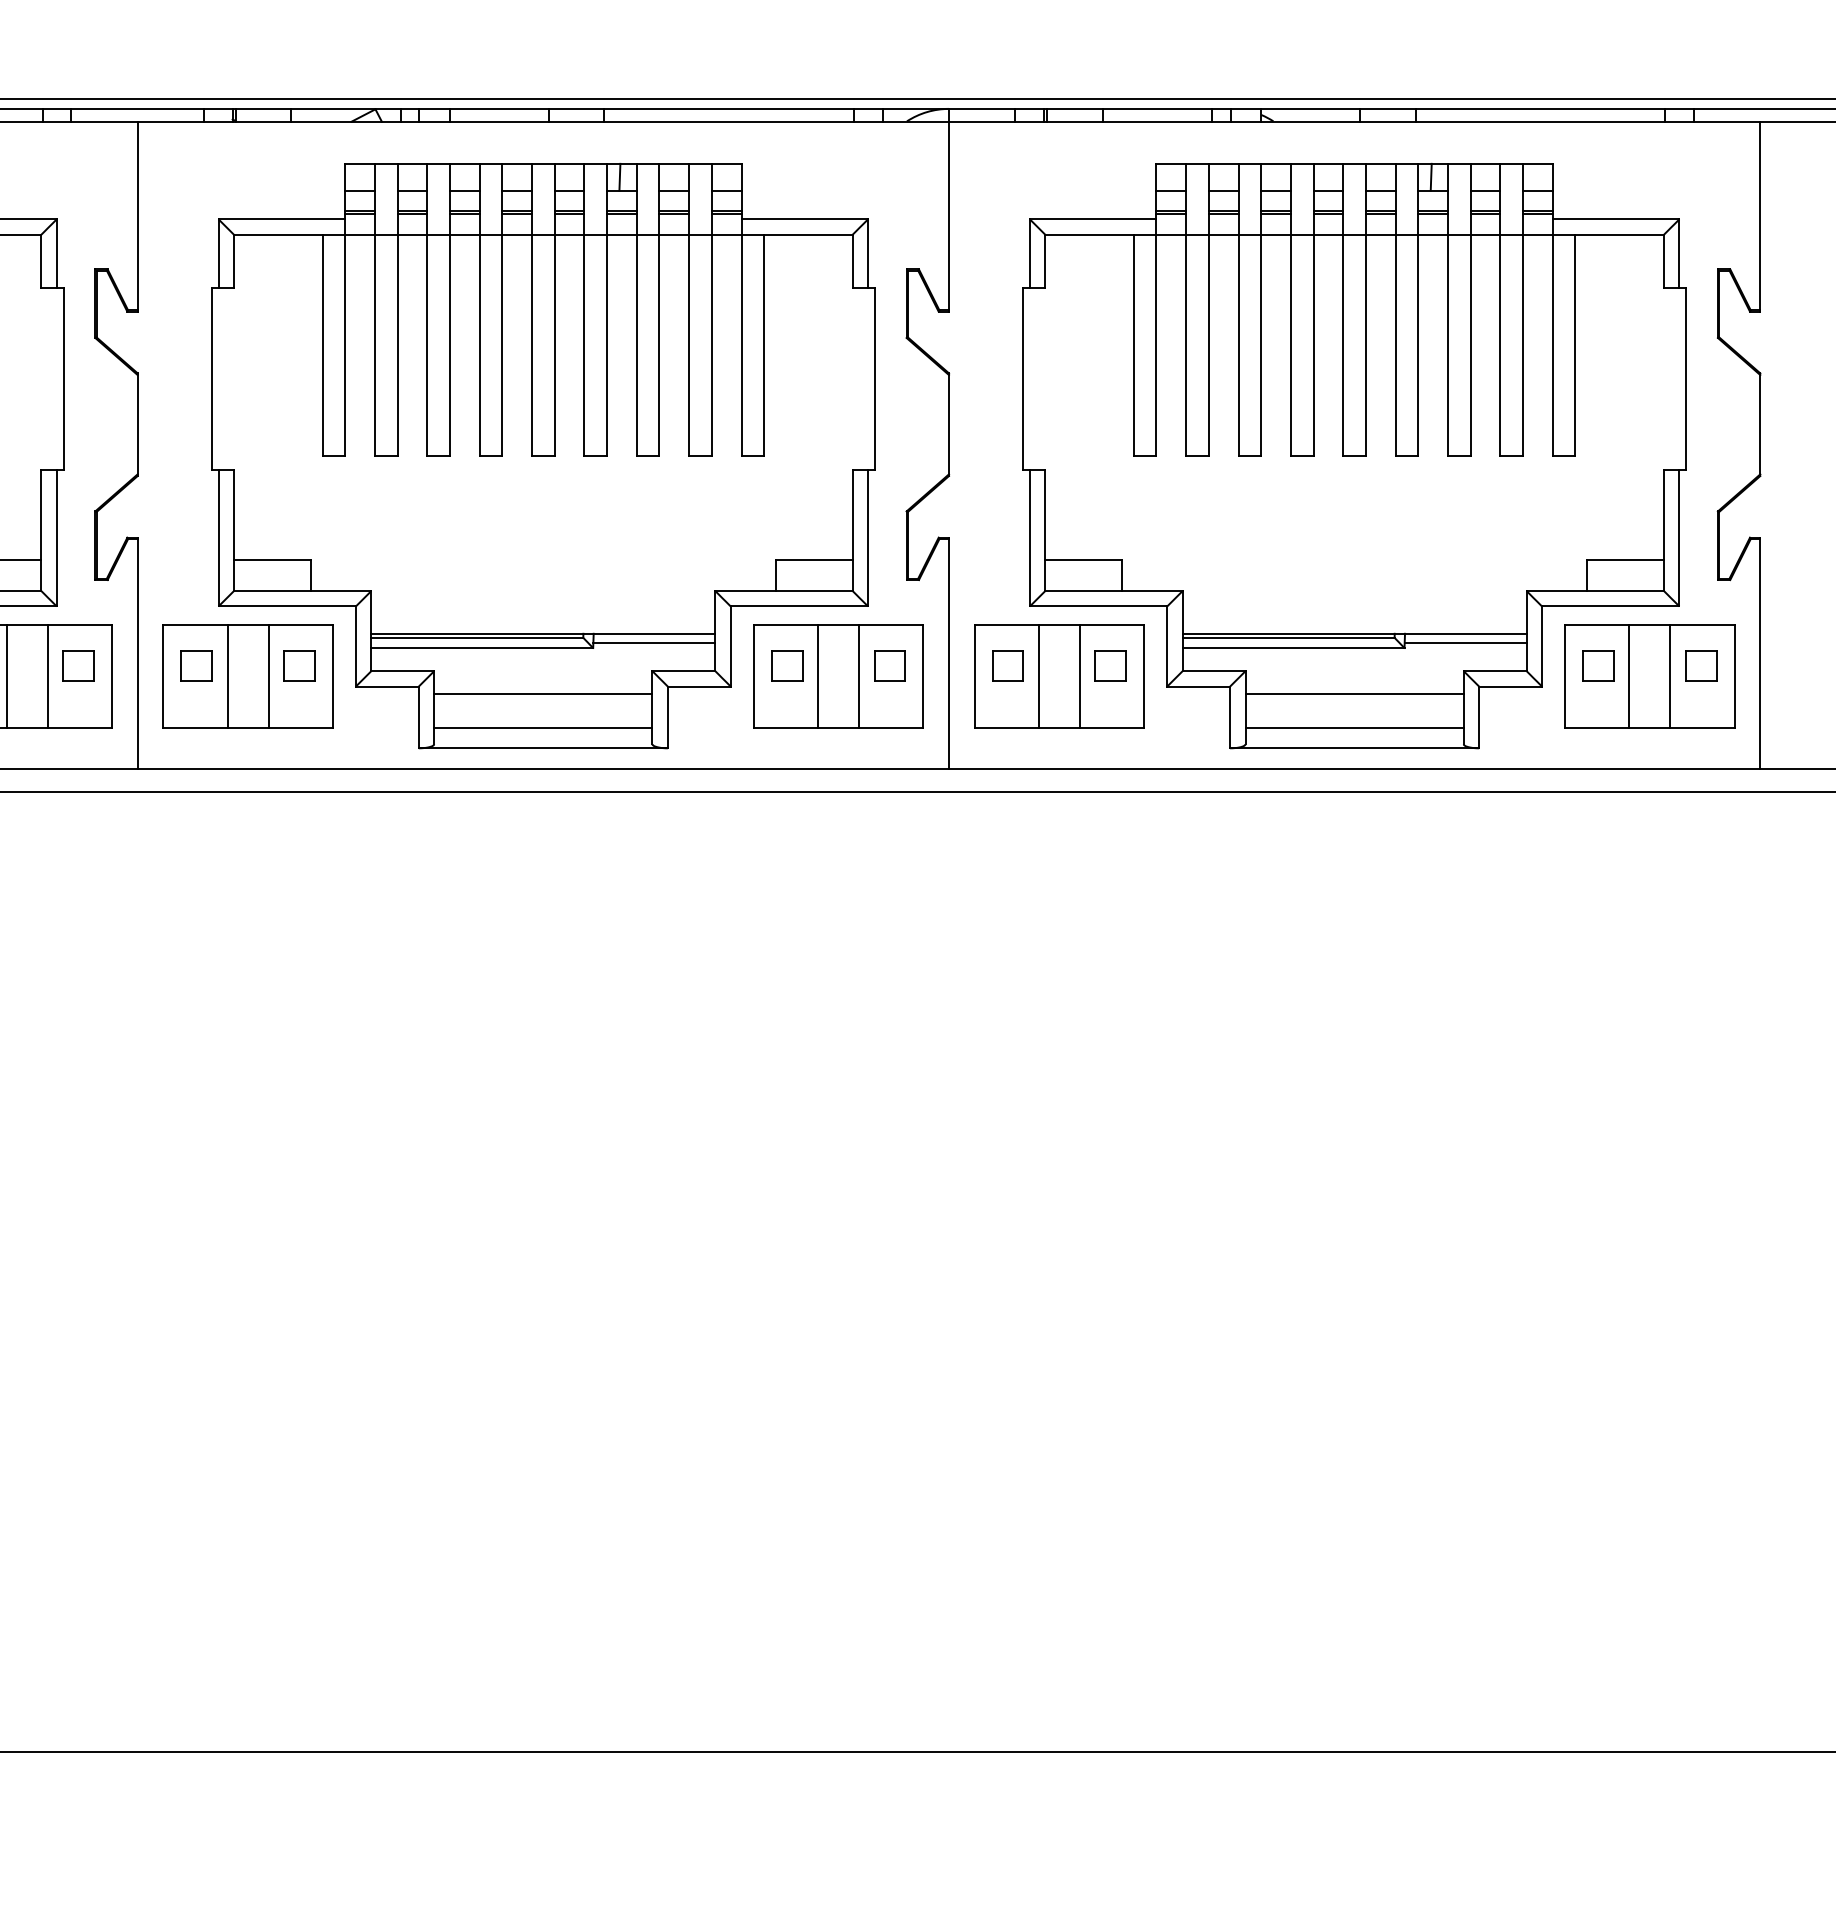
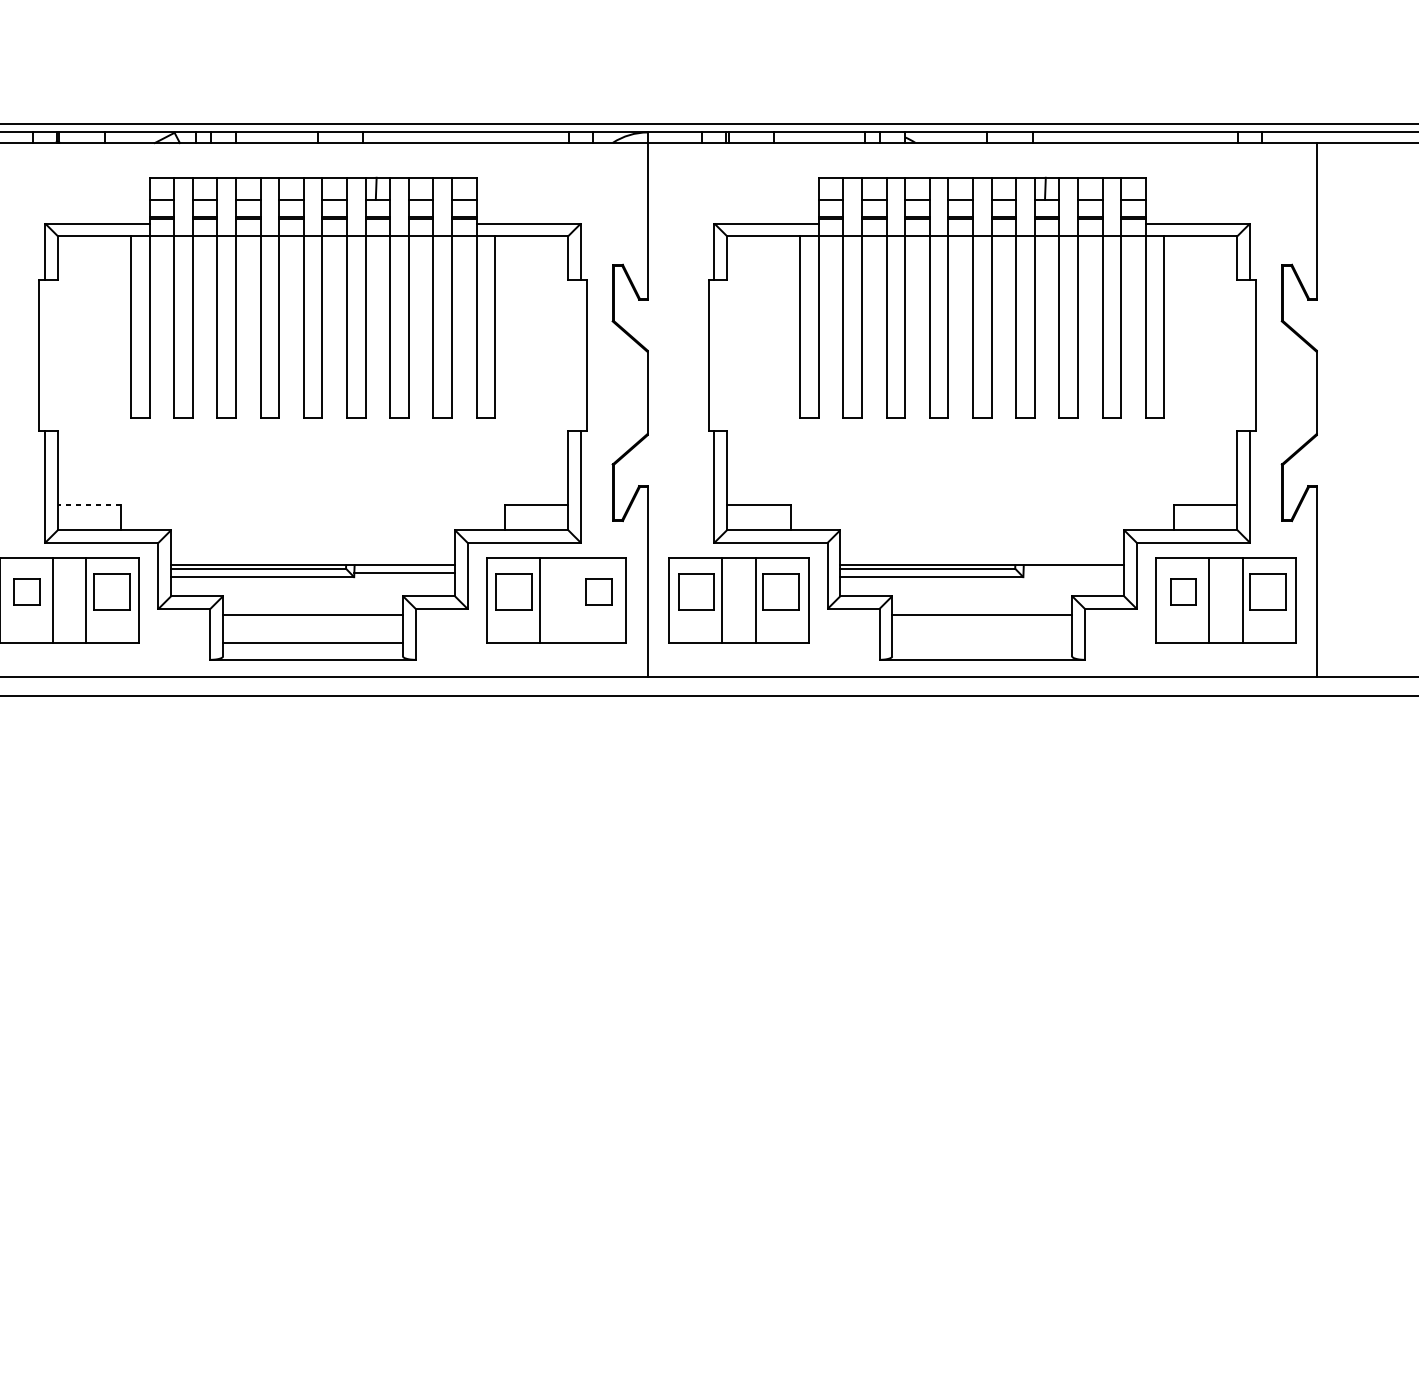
line: (272, 560) -> (89, 504), solid -> dashed
line: (1465, 642) -> (1073, 572), removed
part: (299, 665) -> (111, 591), size x1.4
part: (787, 665) -> (514, 591), size x1.4
part: (1007, 665) -> (695, 591), size x1.4
part: (1110, 665) -> (780, 591), size x1.4
part: (1701, 665) -> (1268, 591), size x1.4
line: (859, 675) -> (573, 599), removed
line: (1354, 727) -> (982, 642), removed

